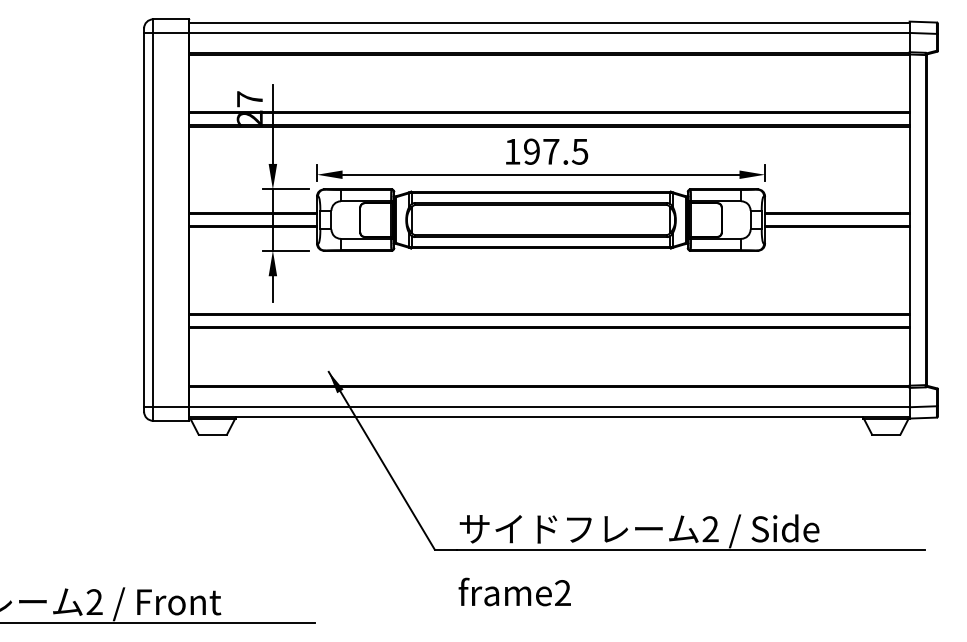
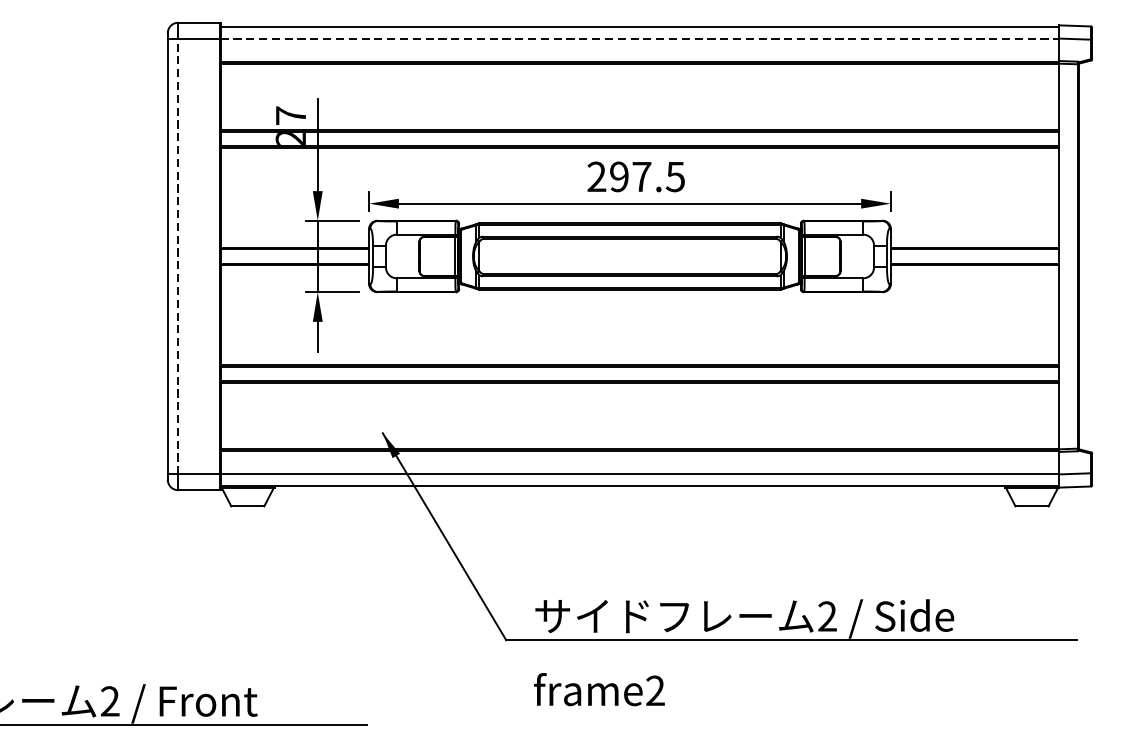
line: (550, 32) -> (641, 38), solid -> dashed
text: (512, 151) -> (596, 176), 197.5 -> 297.5
line: (153, 219) -> (178, 255), solid -> dashed

